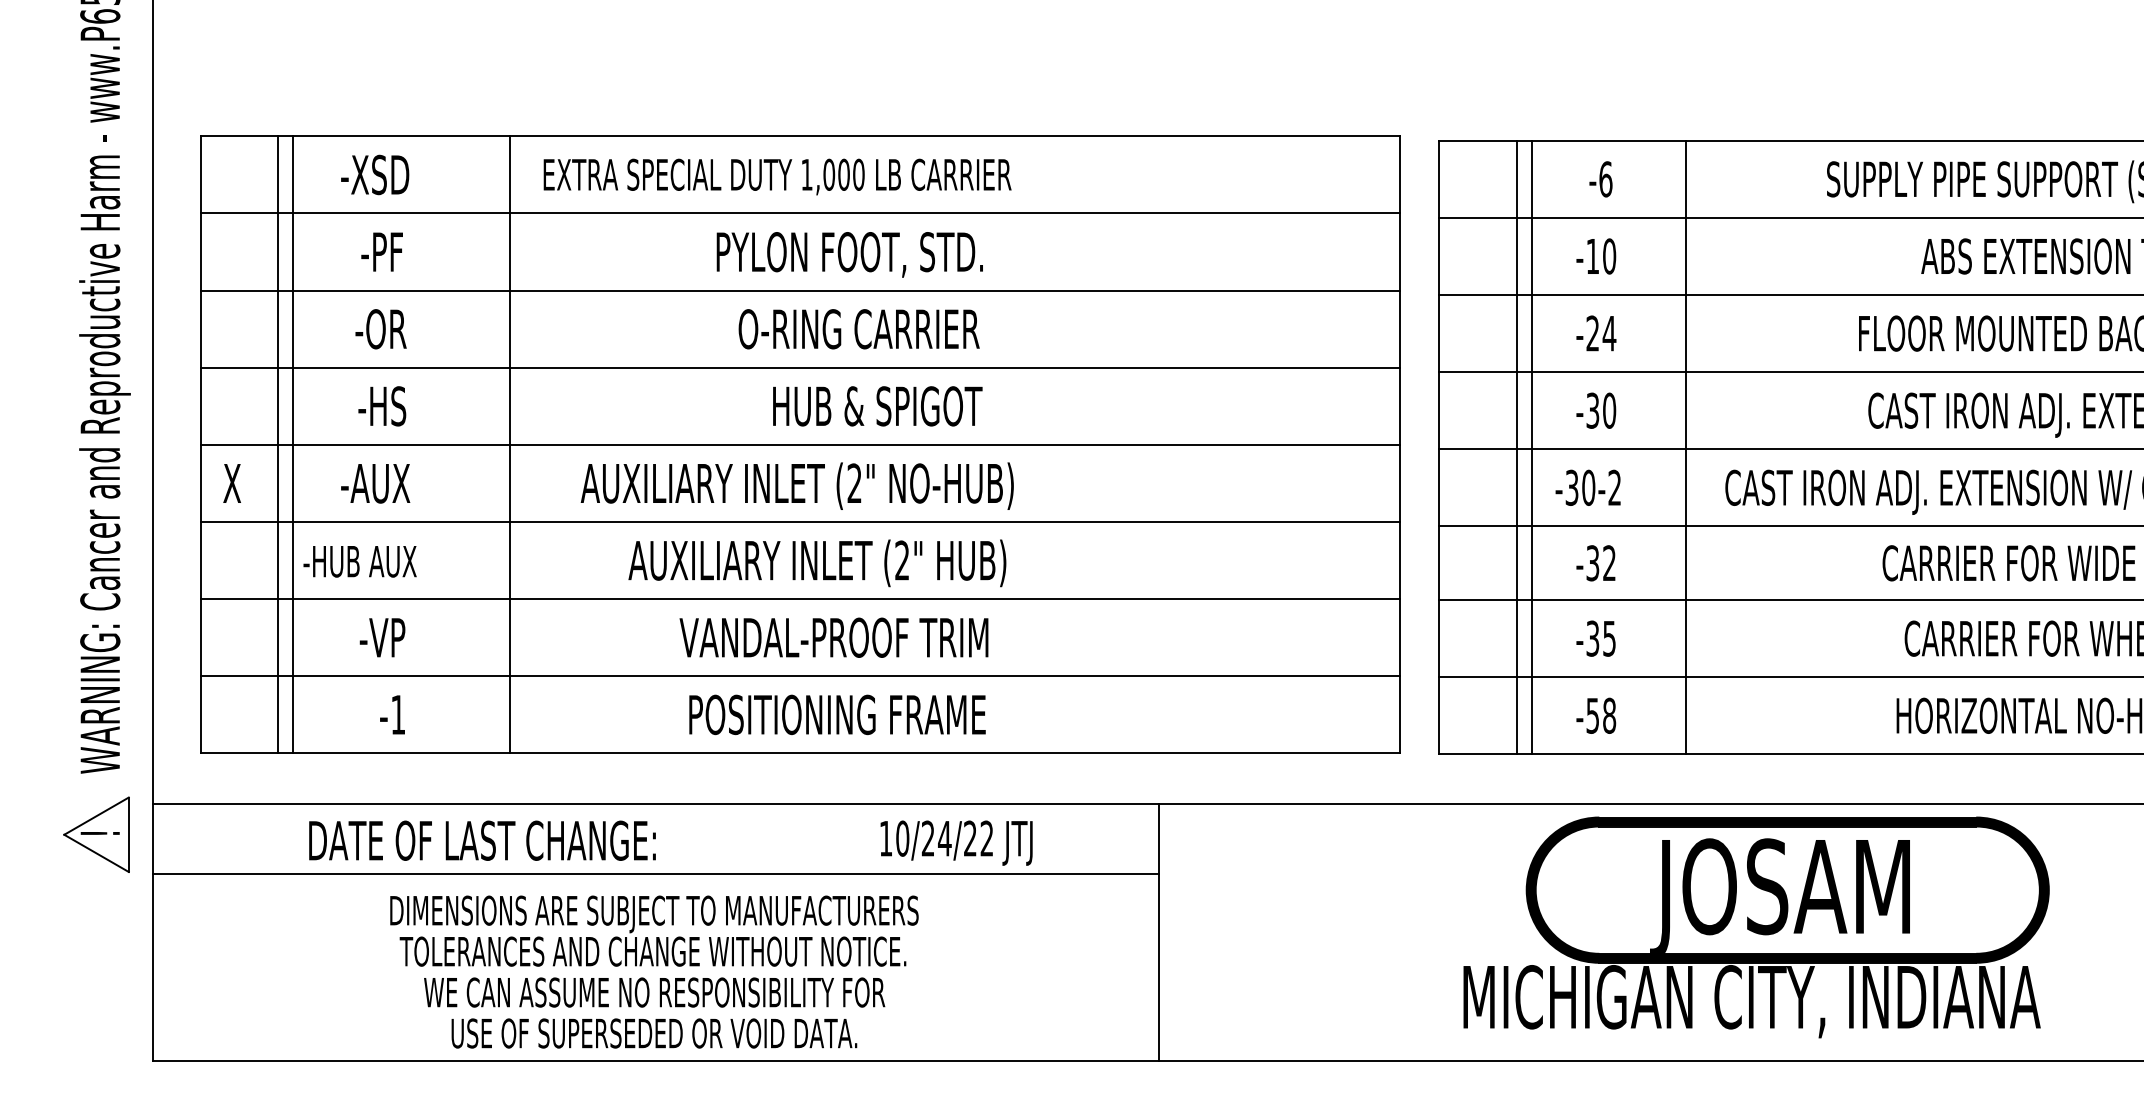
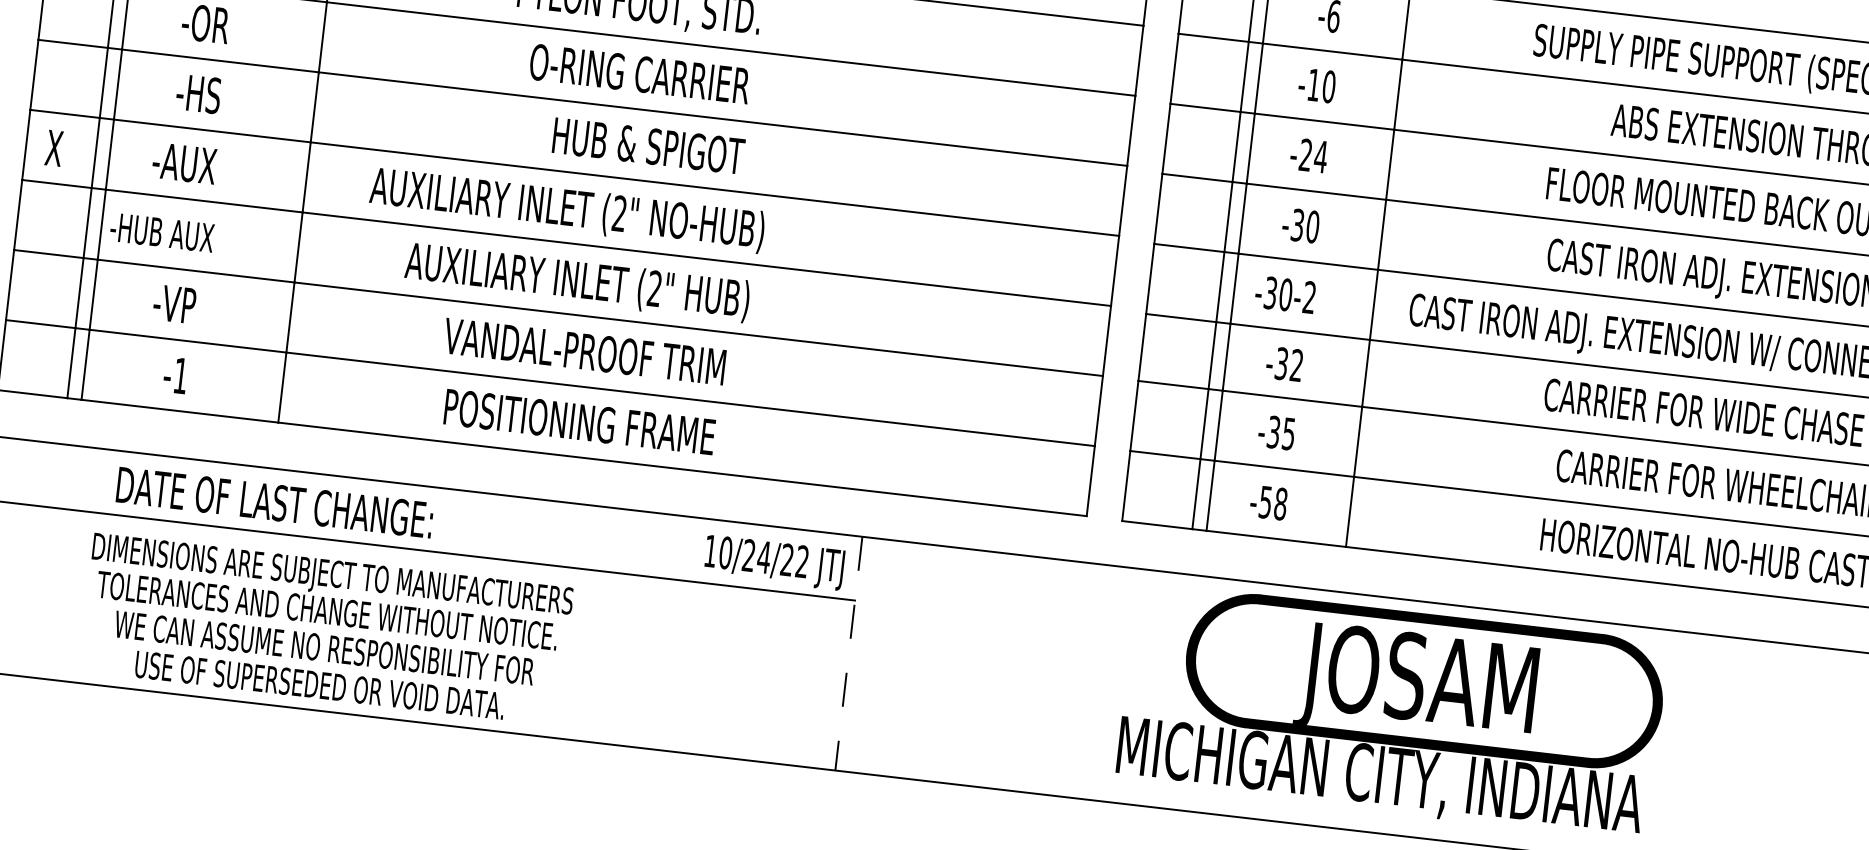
text: (482, 840) -> (274, 502), moved
text: (956, 842) -> (774, 562), moved
line: (1159, 932) -> (849, 653), solid -> dashed
text: (654, 971) -> (326, 629), moved

